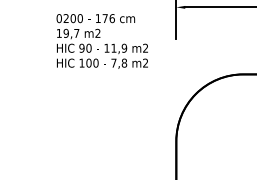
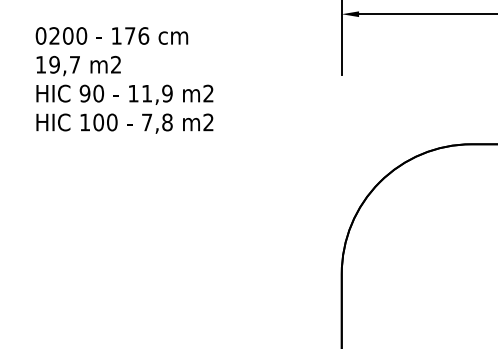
text: (101, 41) -> (122, 80), moved

